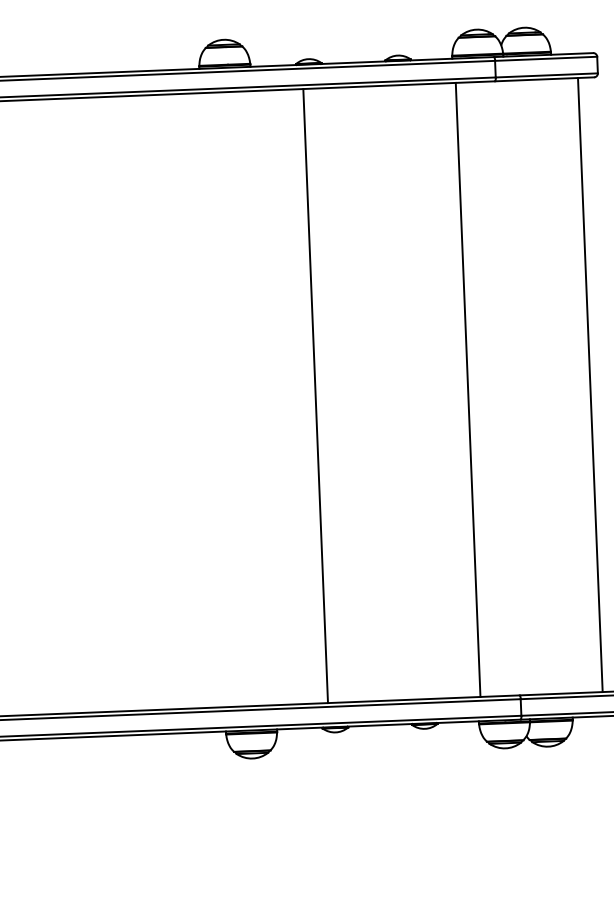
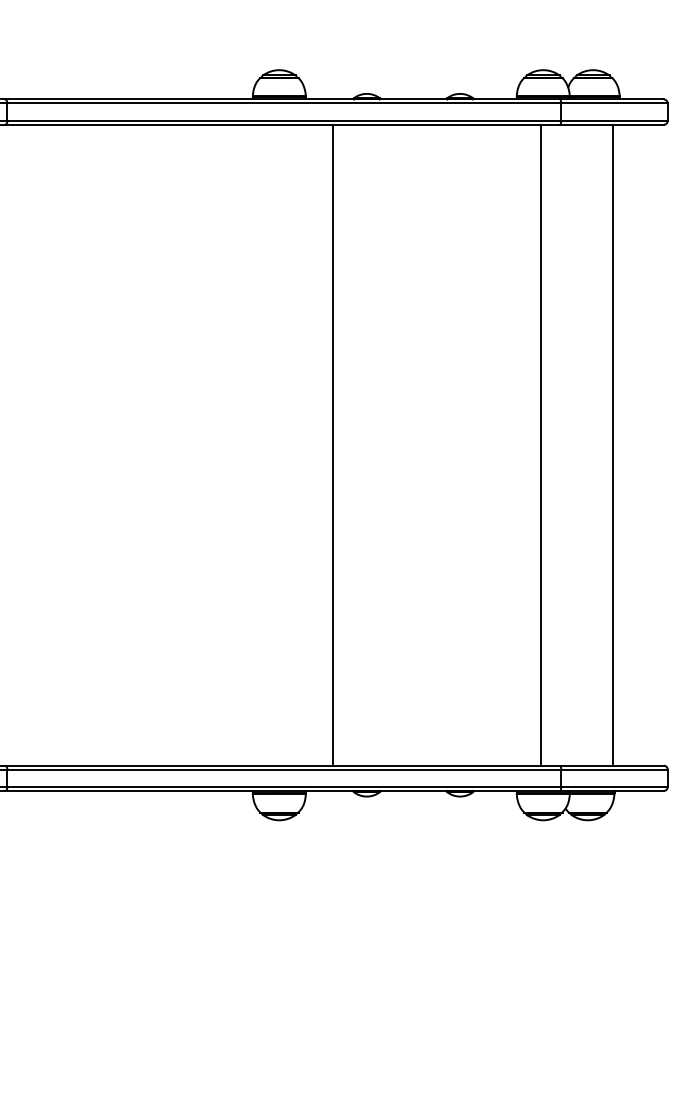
line: (589, 384) -> (612, 444), moved
line: (468, 389) -> (541, 444), moved
line: (315, 395) -> (333, 444), moved

